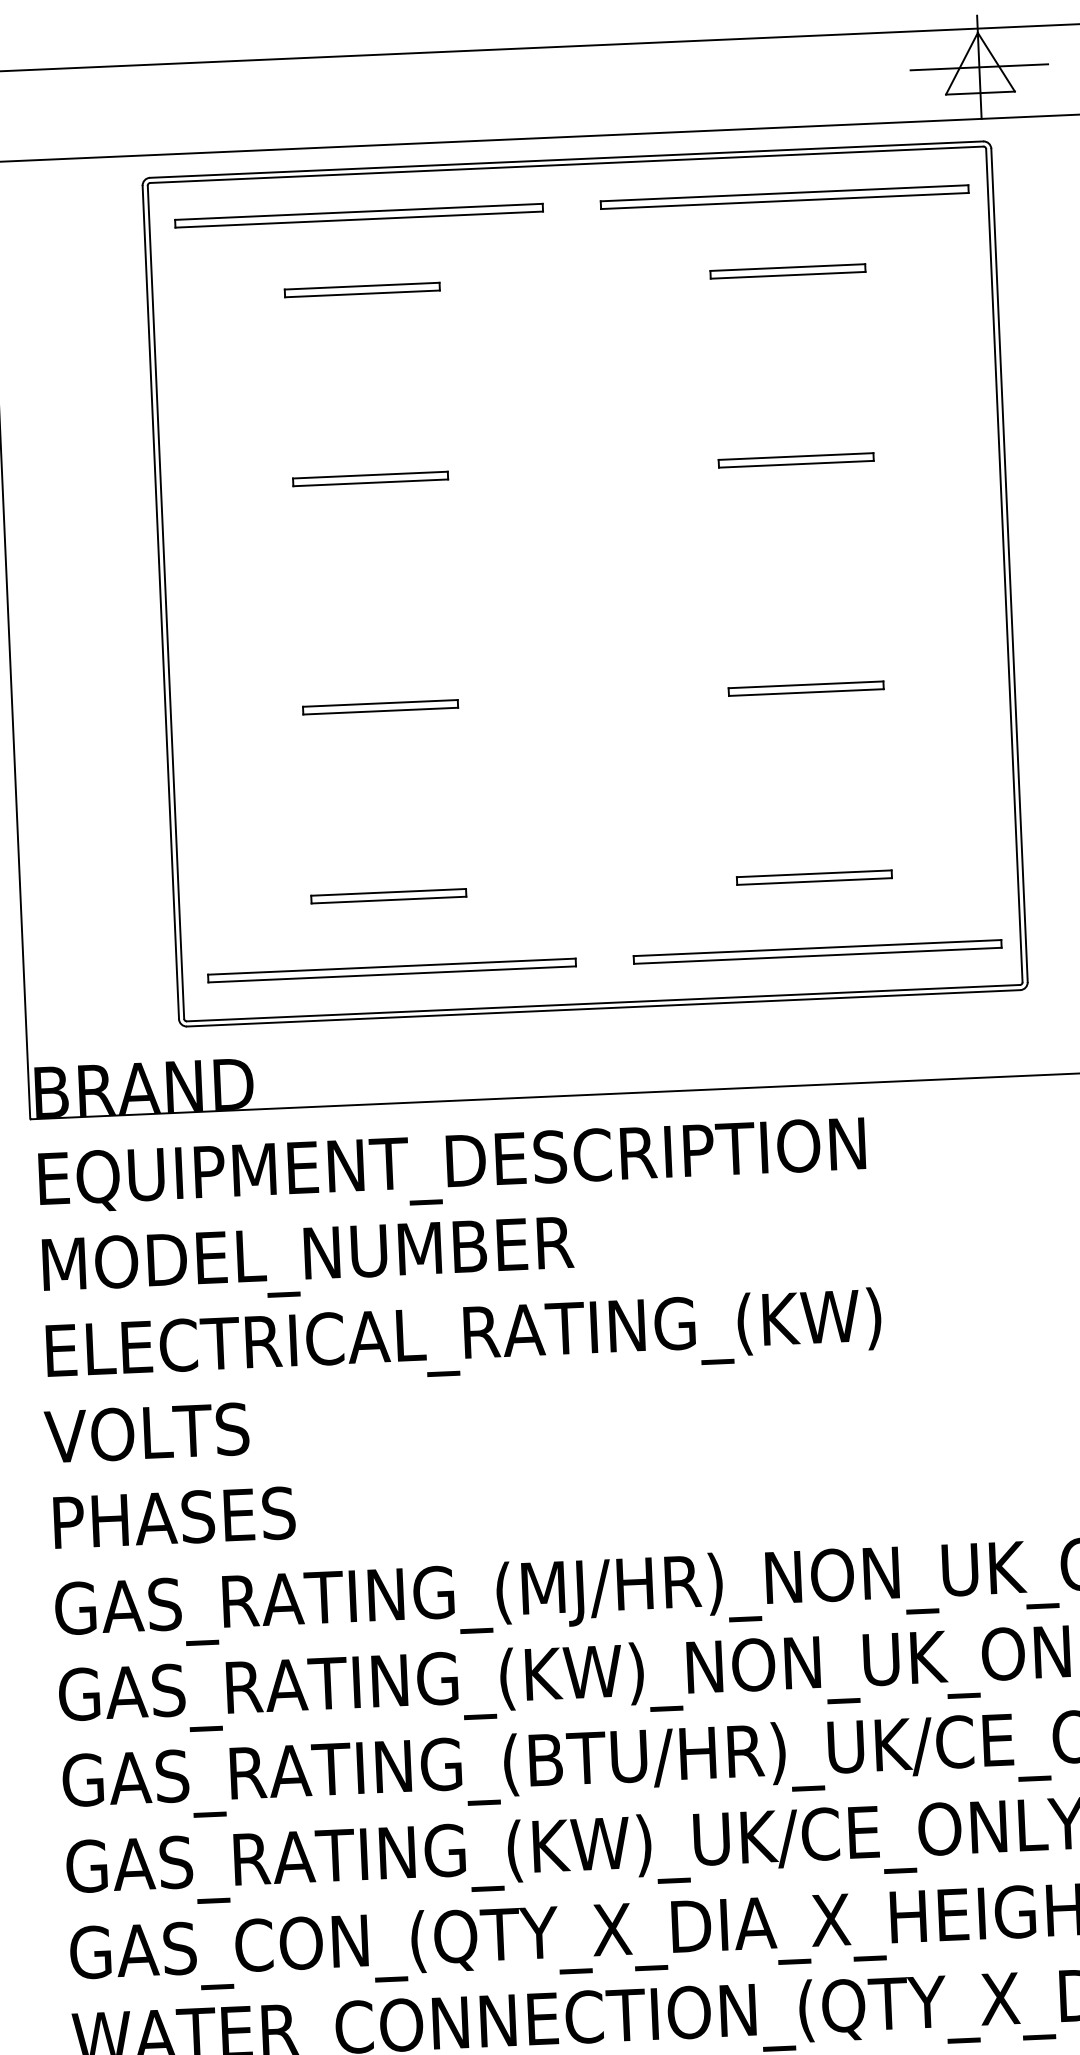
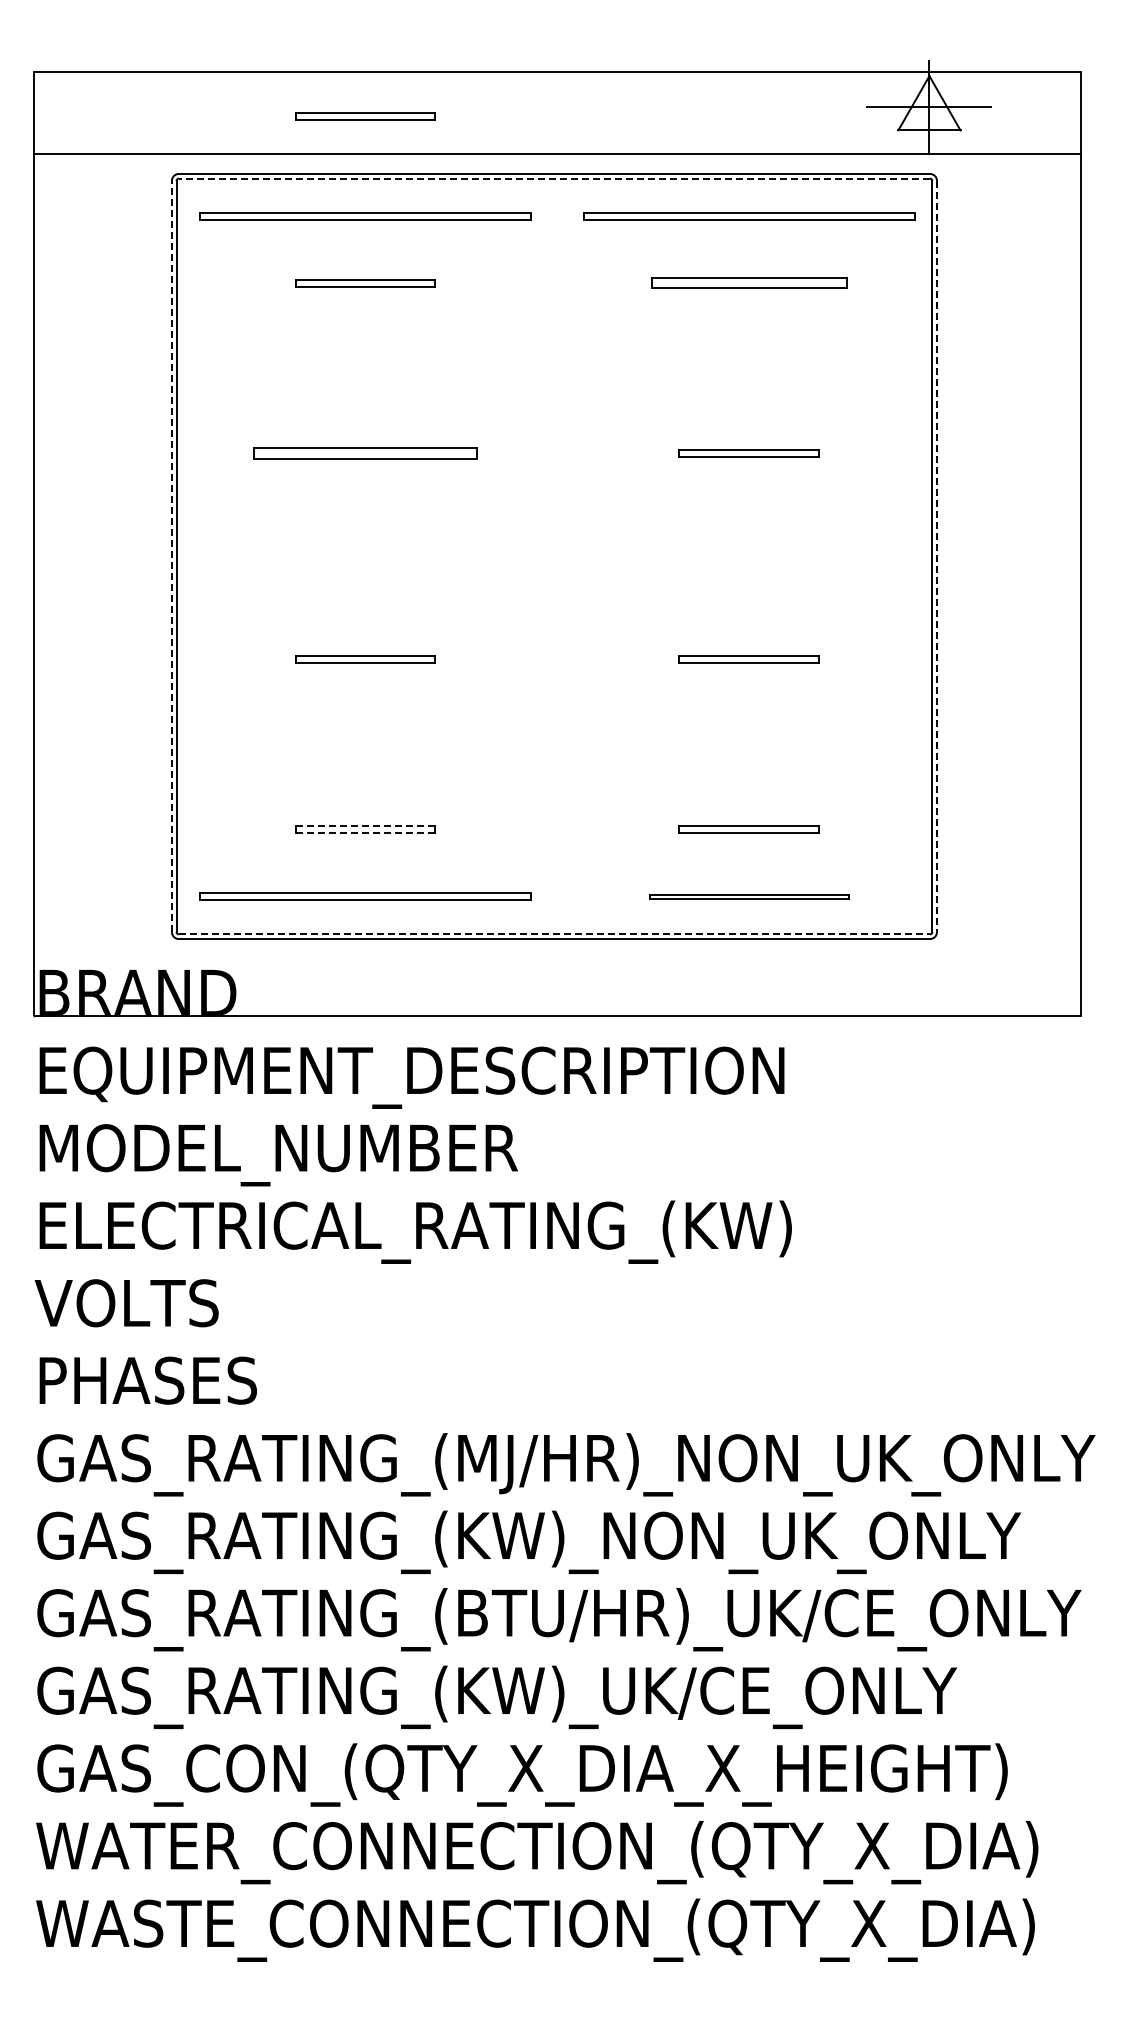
part: (354, 105) -> (365, 116), added
line: (566, 164) -> (554, 178), solid -> dashed
part: (787, 271) -> (748, 283), size x1.4
part: (370, 478) -> (365, 453), size x1.6
line: (1010, 565) -> (937, 556), solid -> dashed
line: (160, 602) -> (171, 556), solid -> dashed
line: (388, 892) -> (365, 826), solid -> dashed
line: (388, 900) -> (365, 833), solid -> dashed
part: (817, 951) -> (749, 896), size x0.6
line: (603, 1003) -> (554, 934), solid -> dashed

